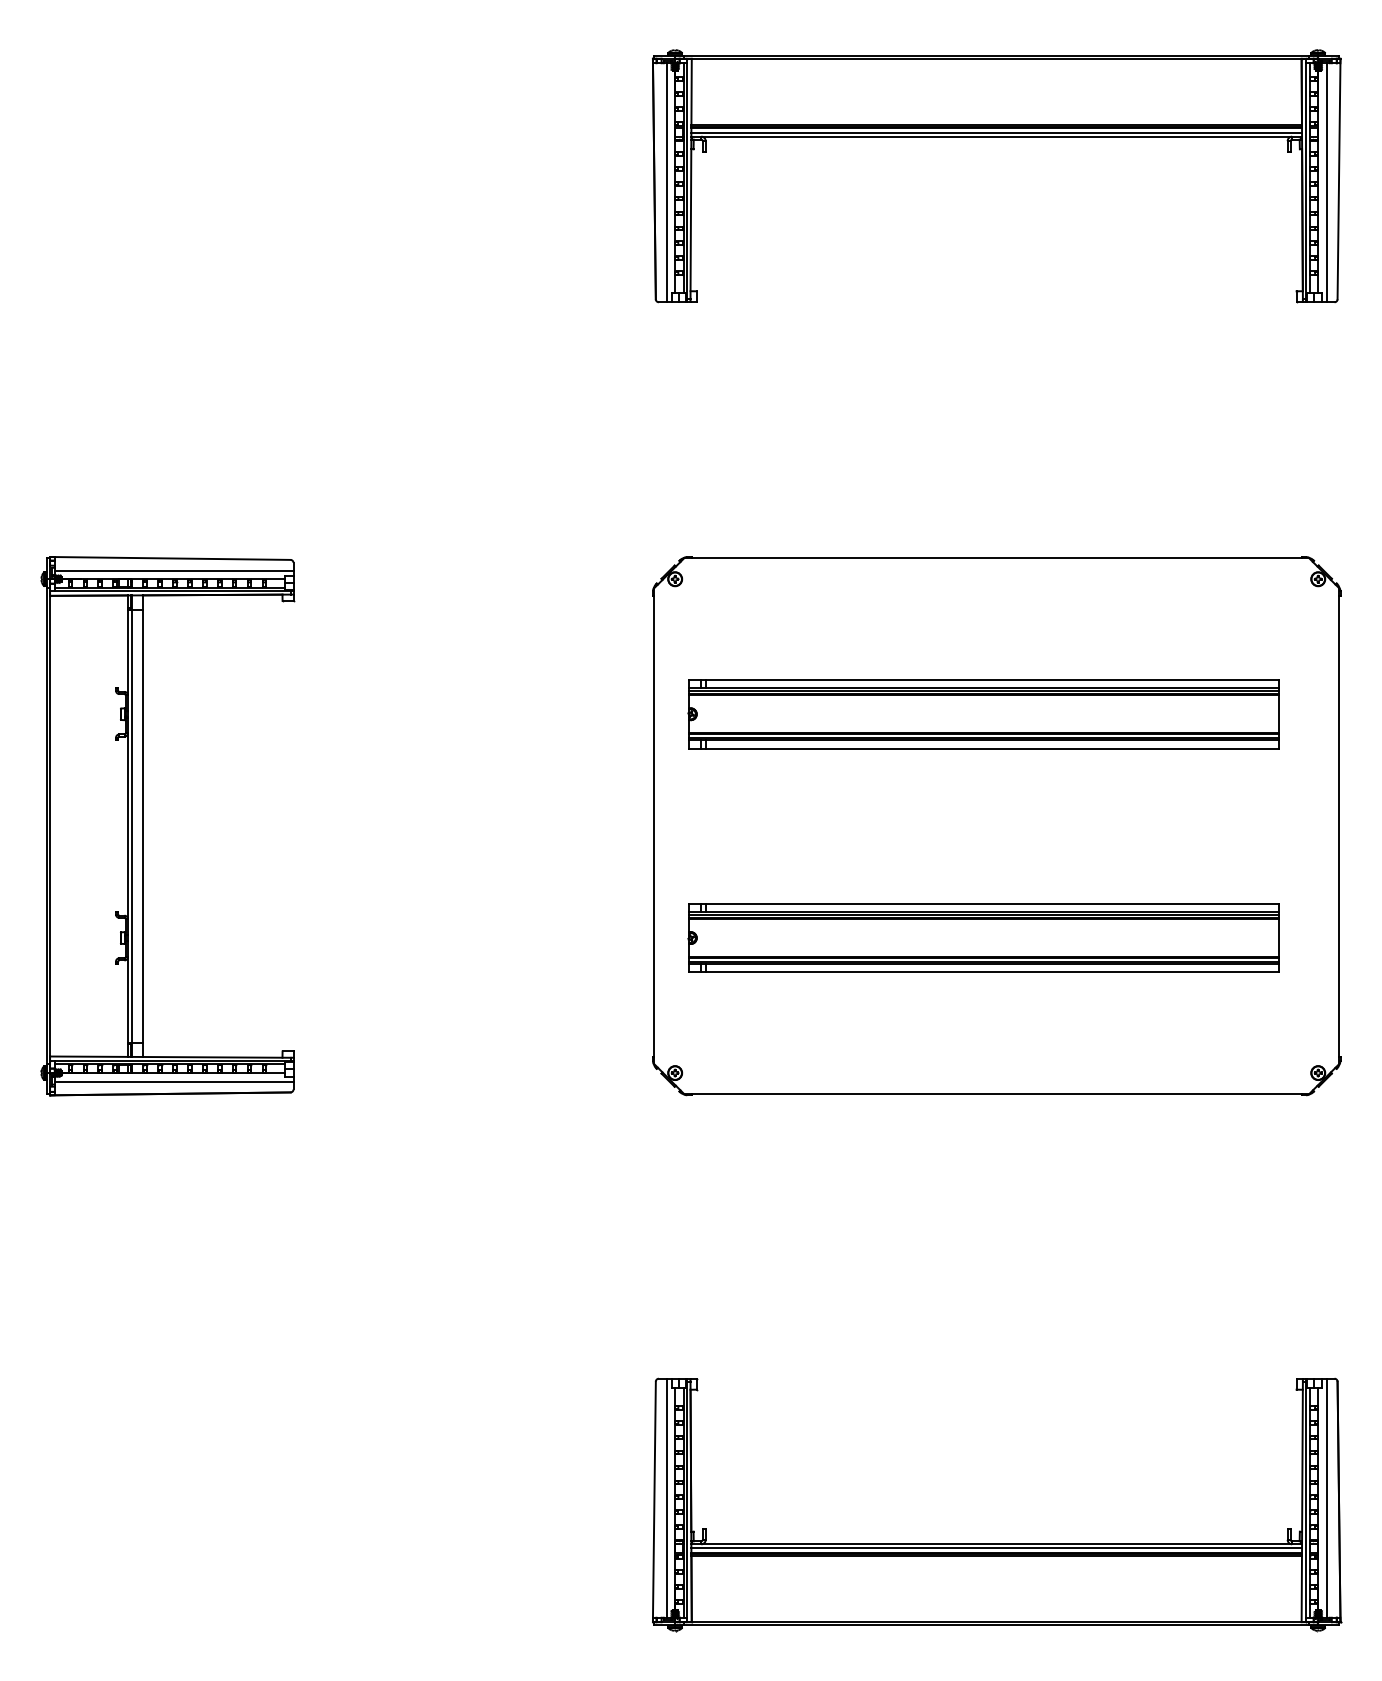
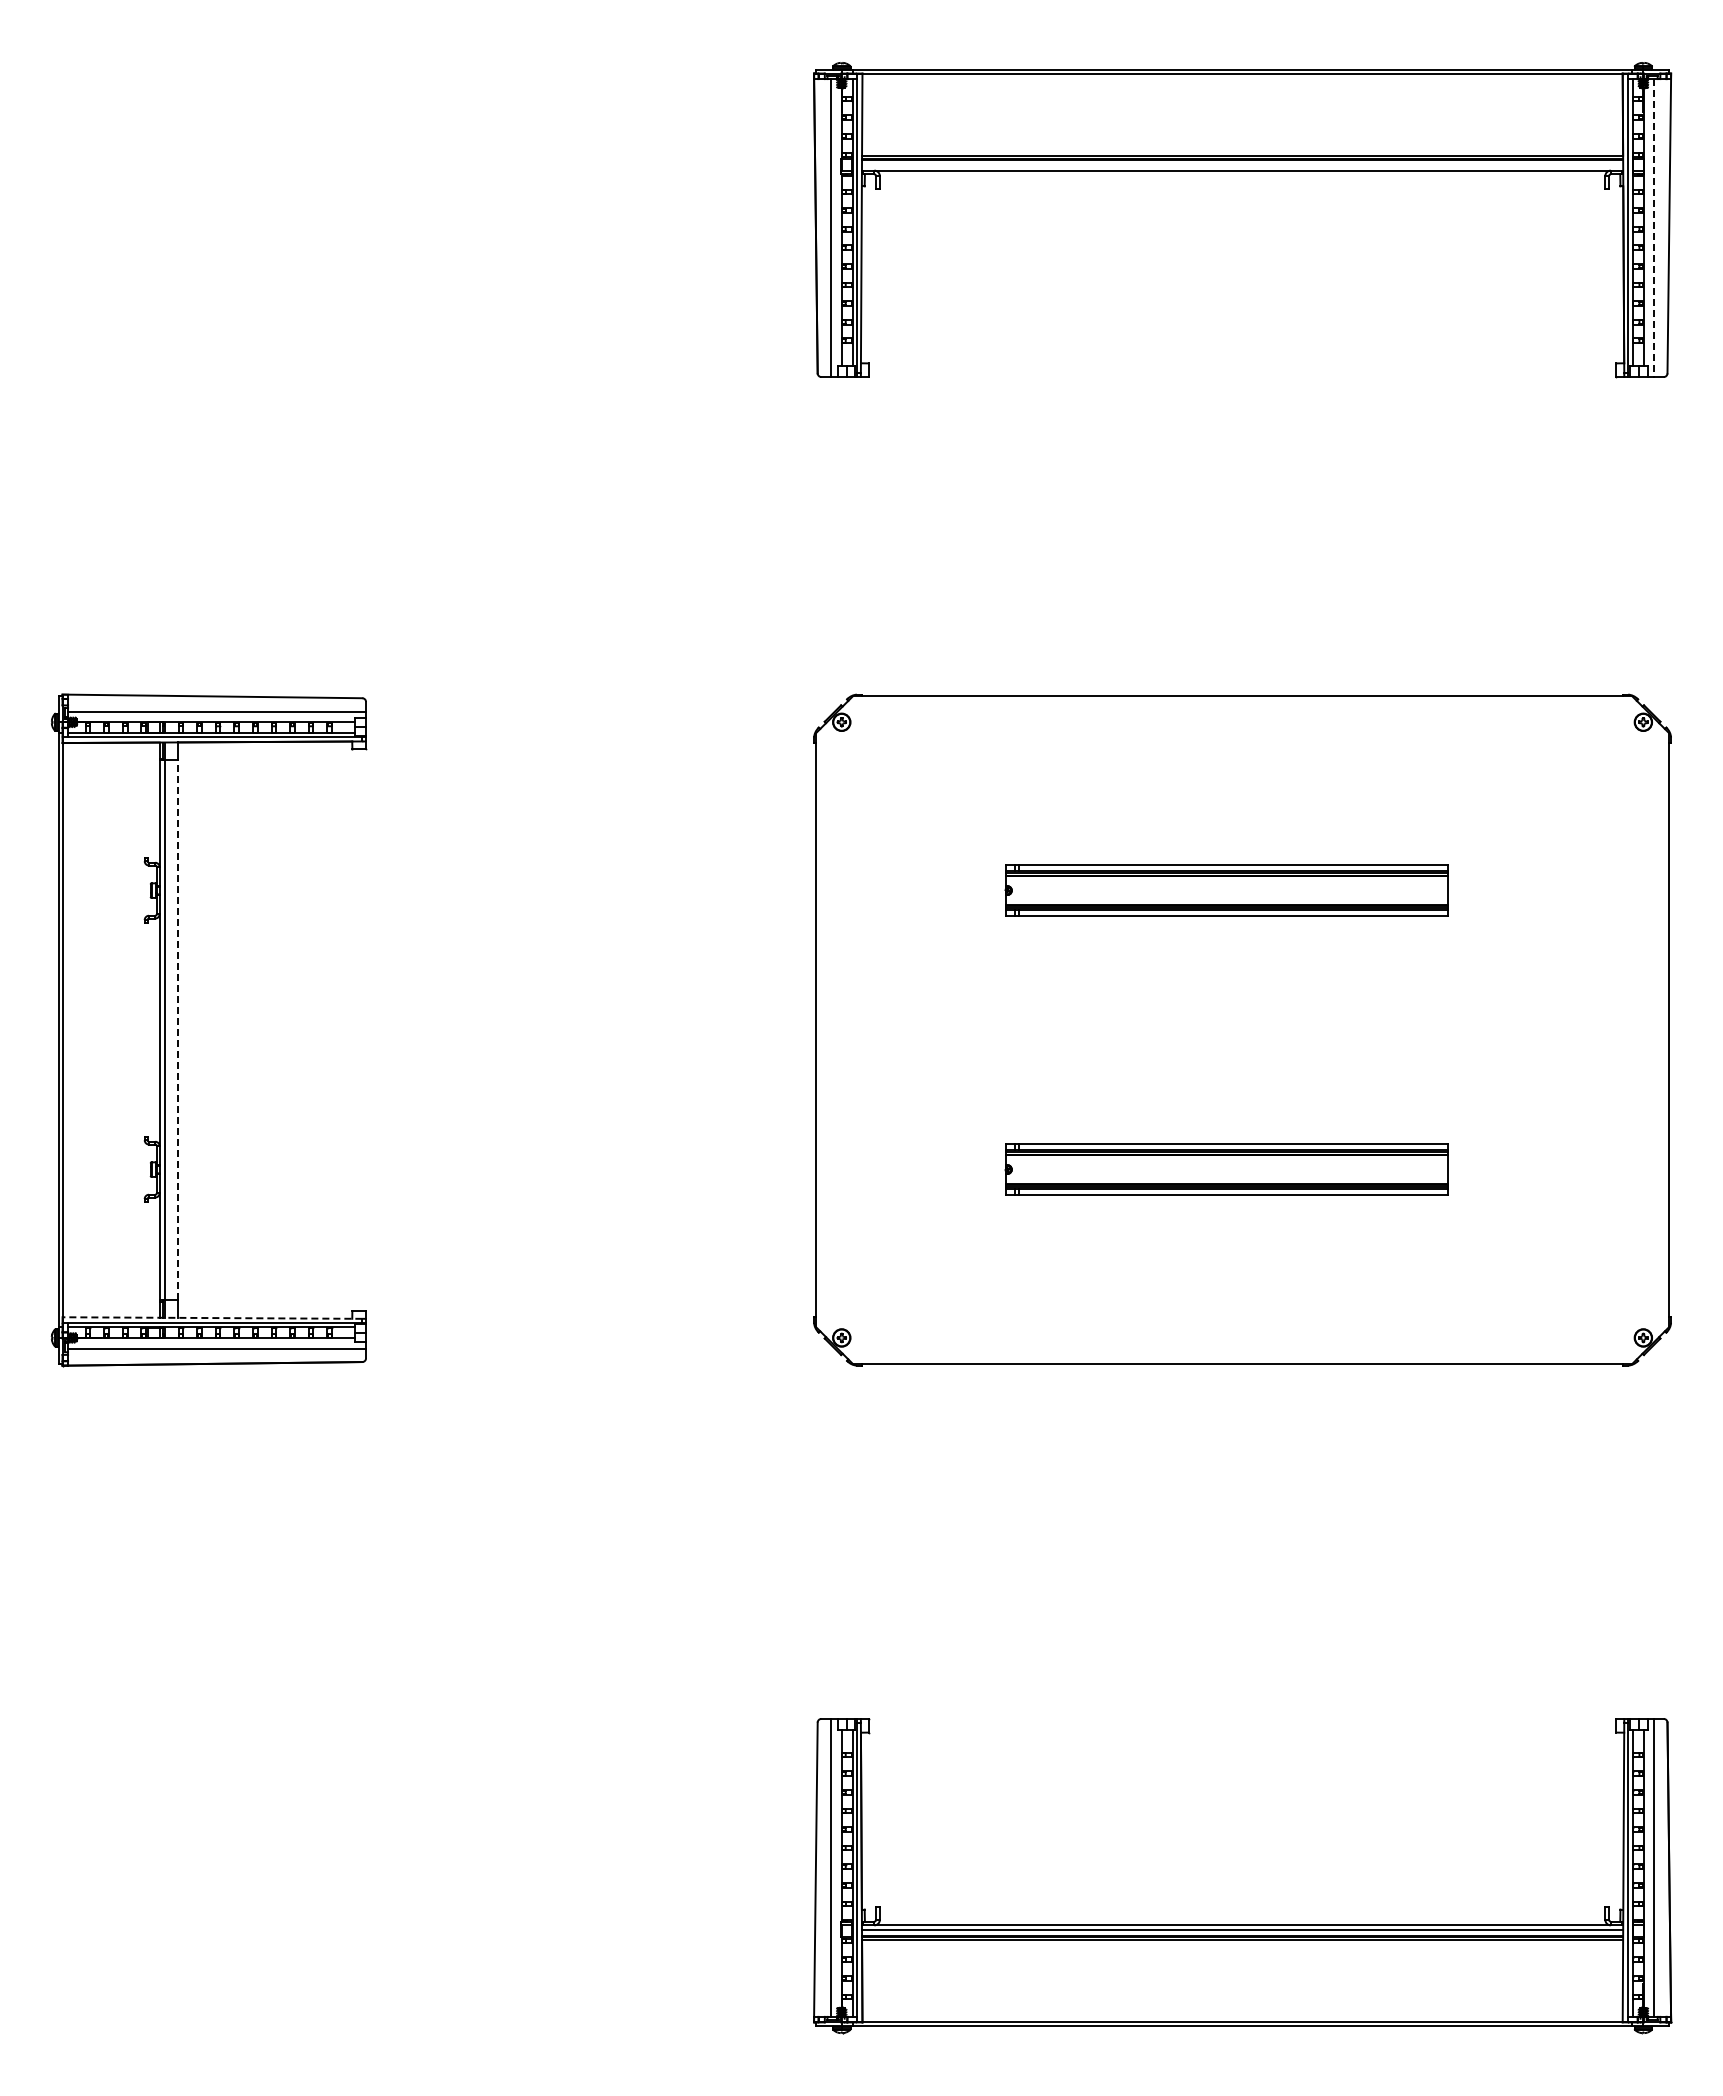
line: (996, 133) -> (1242, 166), removed
line: (1327, 183) -> (1654, 228), solid -> dashed
part: (983, 714) -> (1226, 890), size x0.6
line: (143, 826) -> (178, 1030), solid -> dashed
part: (983, 937) -> (1226, 1169), size x0.6
line: (170, 1057) -> (212, 1318), solid -> dashed

